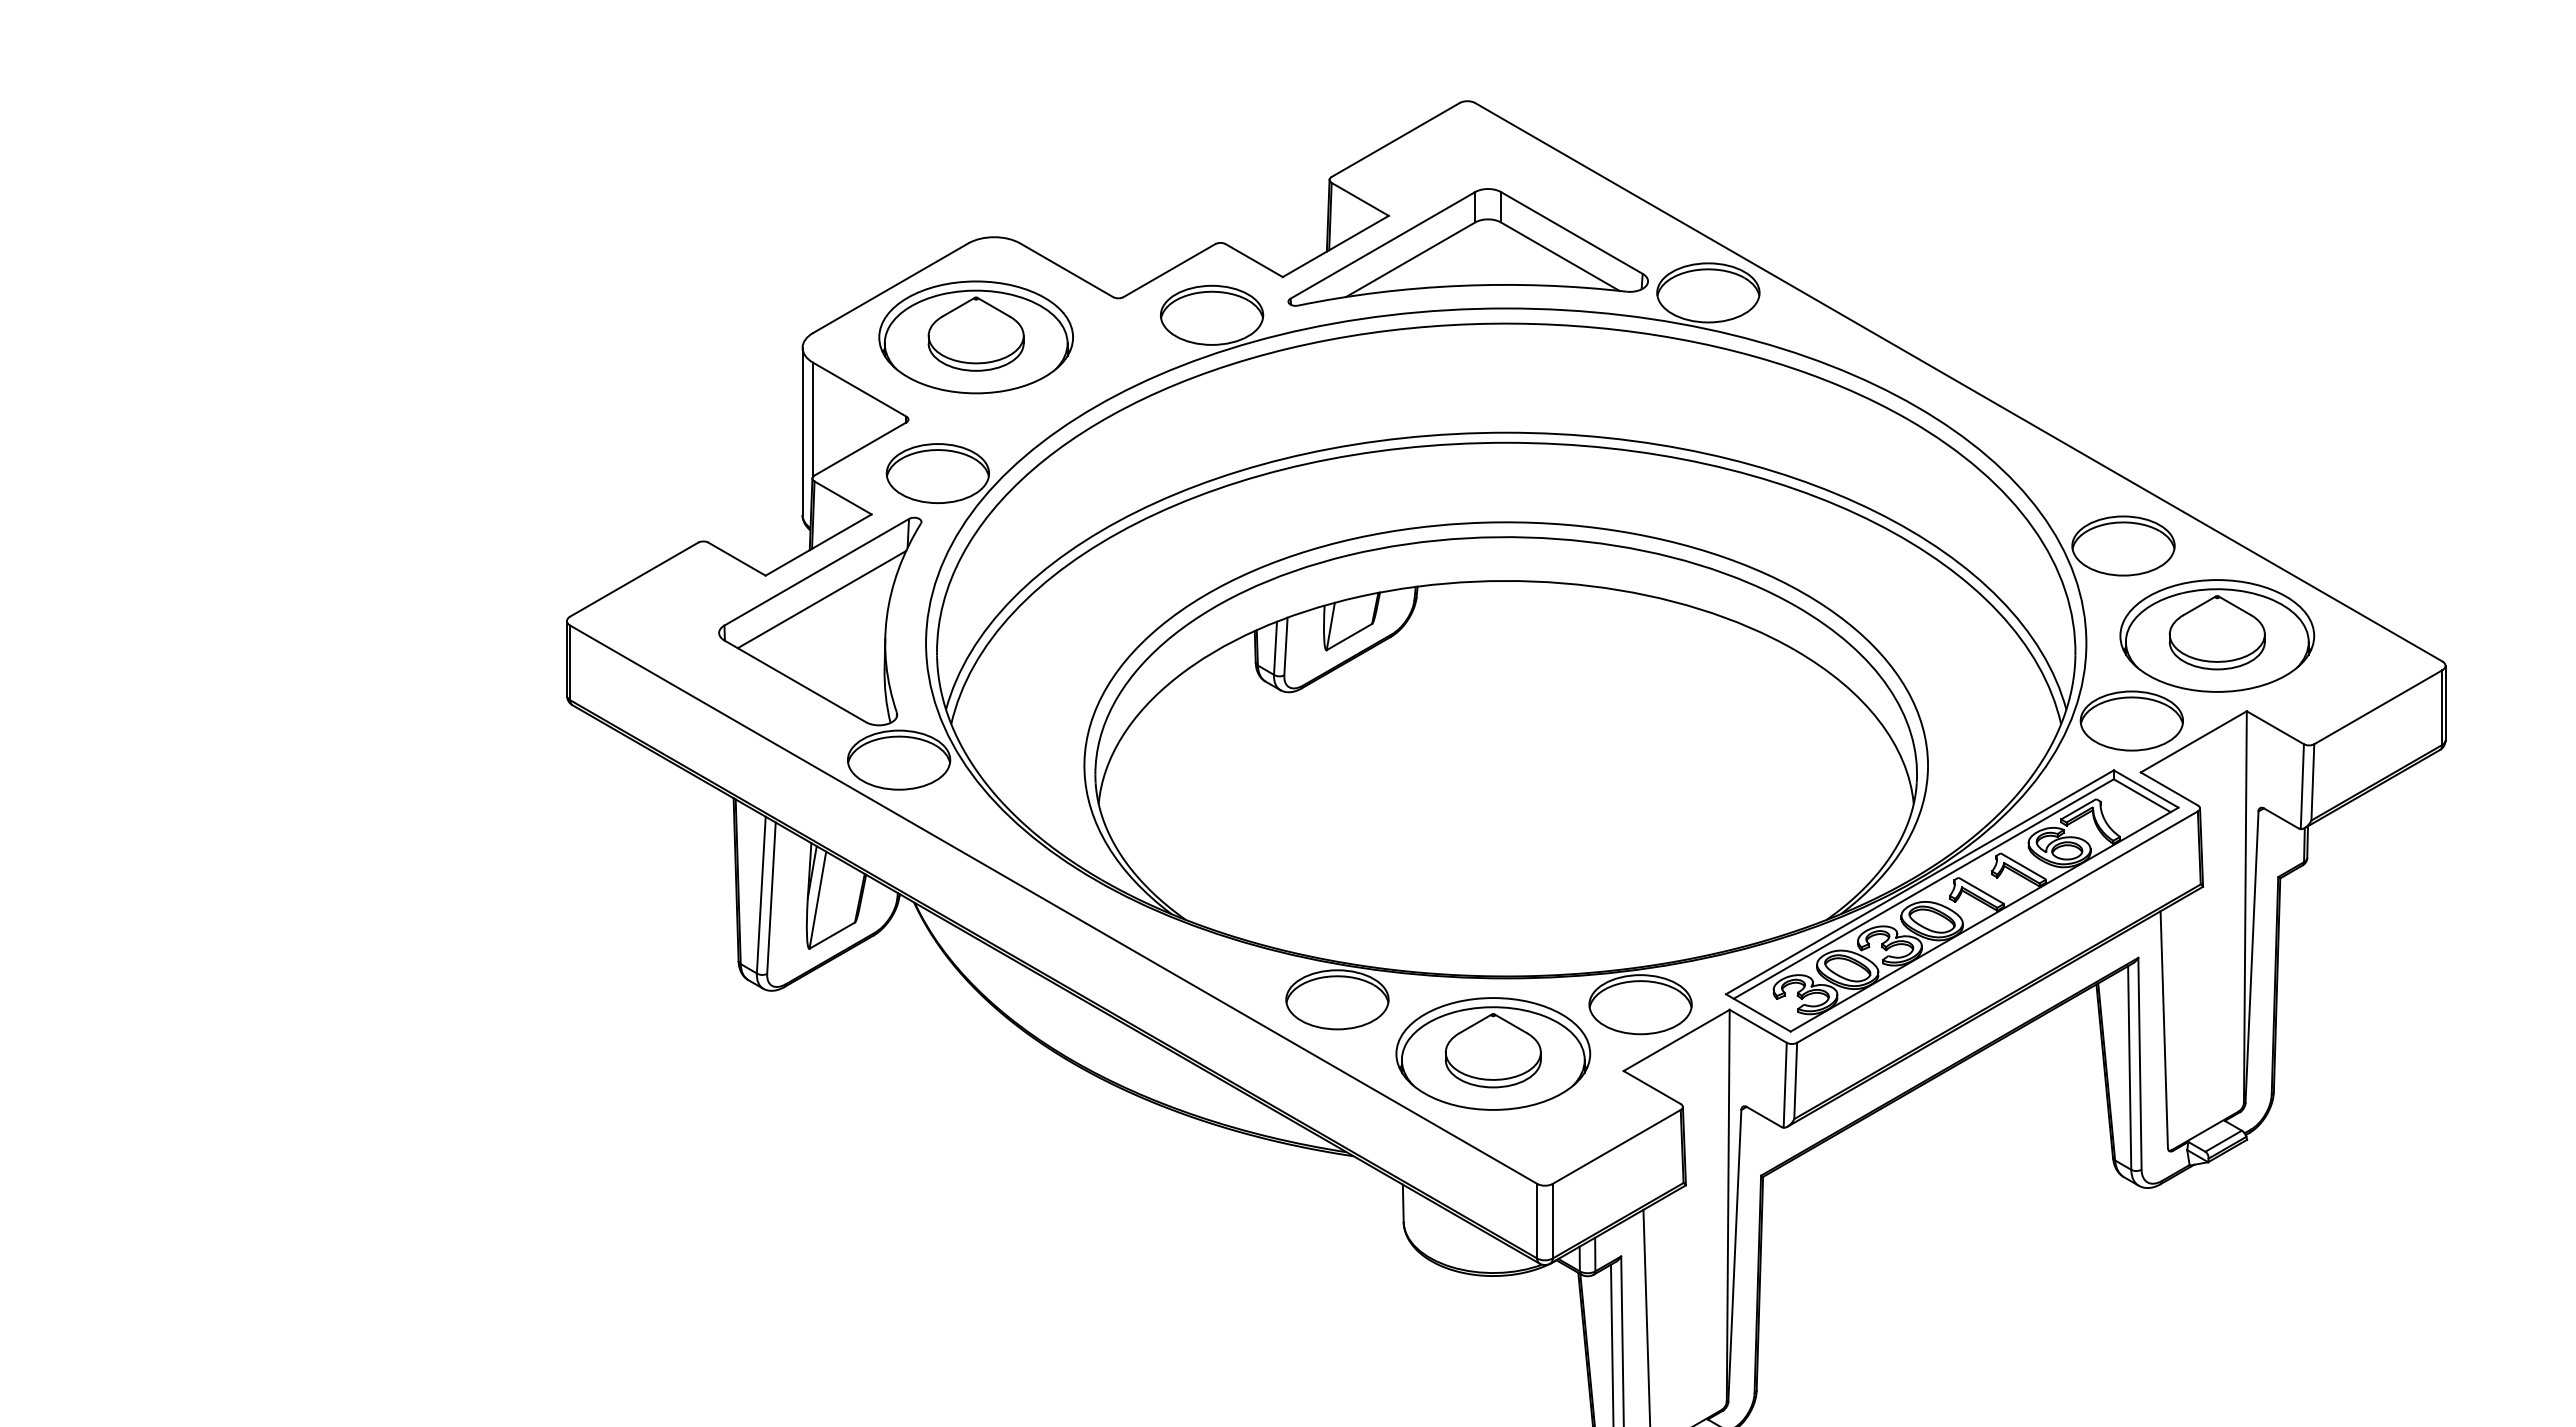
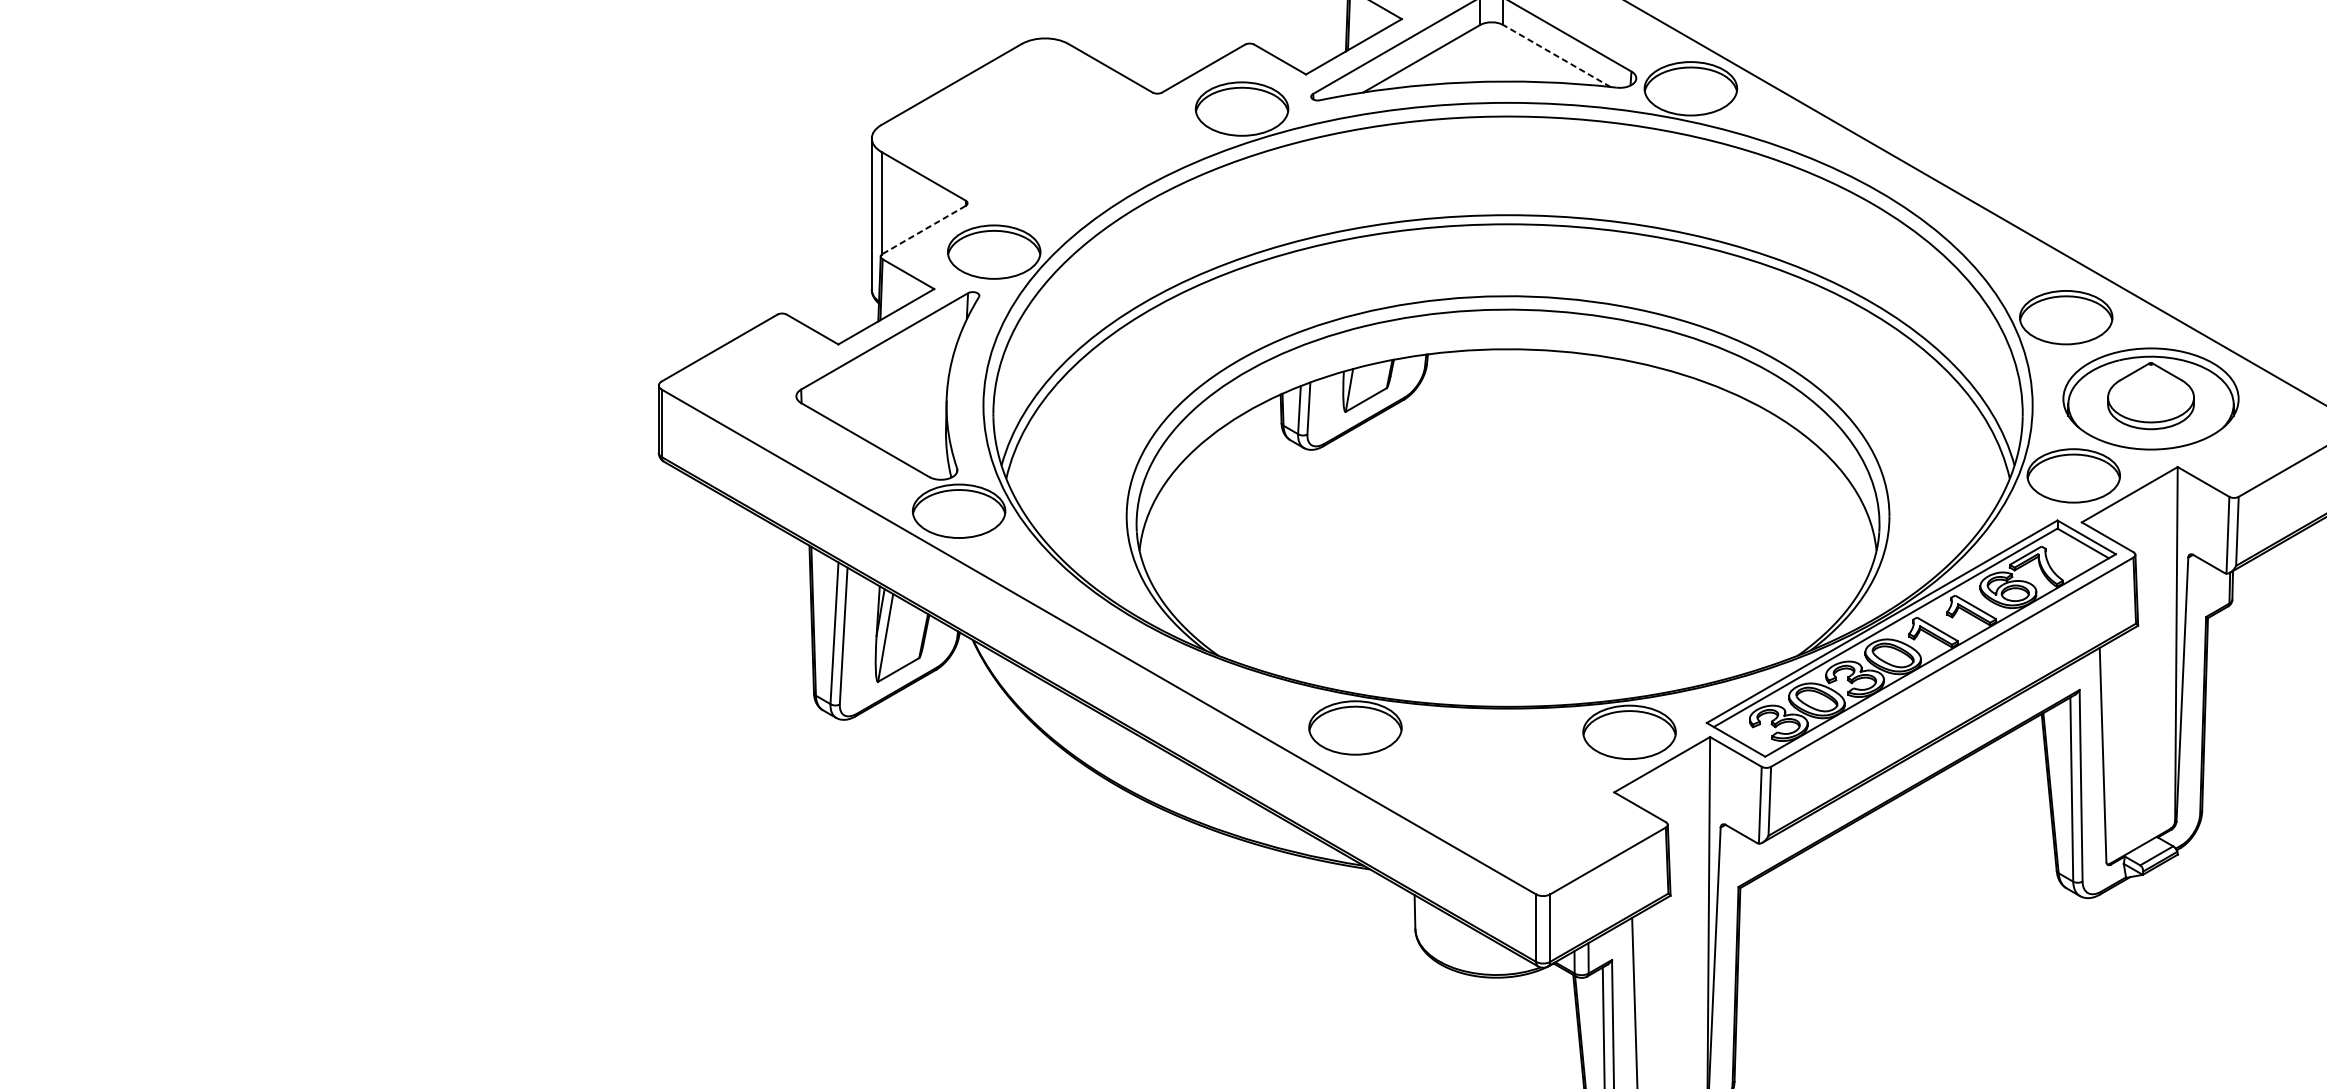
line: (1559, 256) -> (1556, 55), solid -> dashed
part: (975, 337) -> (1028, 129), removed
line: (860, 449) -> (924, 230), solid -> dashed
line: (821, 599) -> (888, 366), removed
part: (1493, 1053) -> (1496, 776), removed

